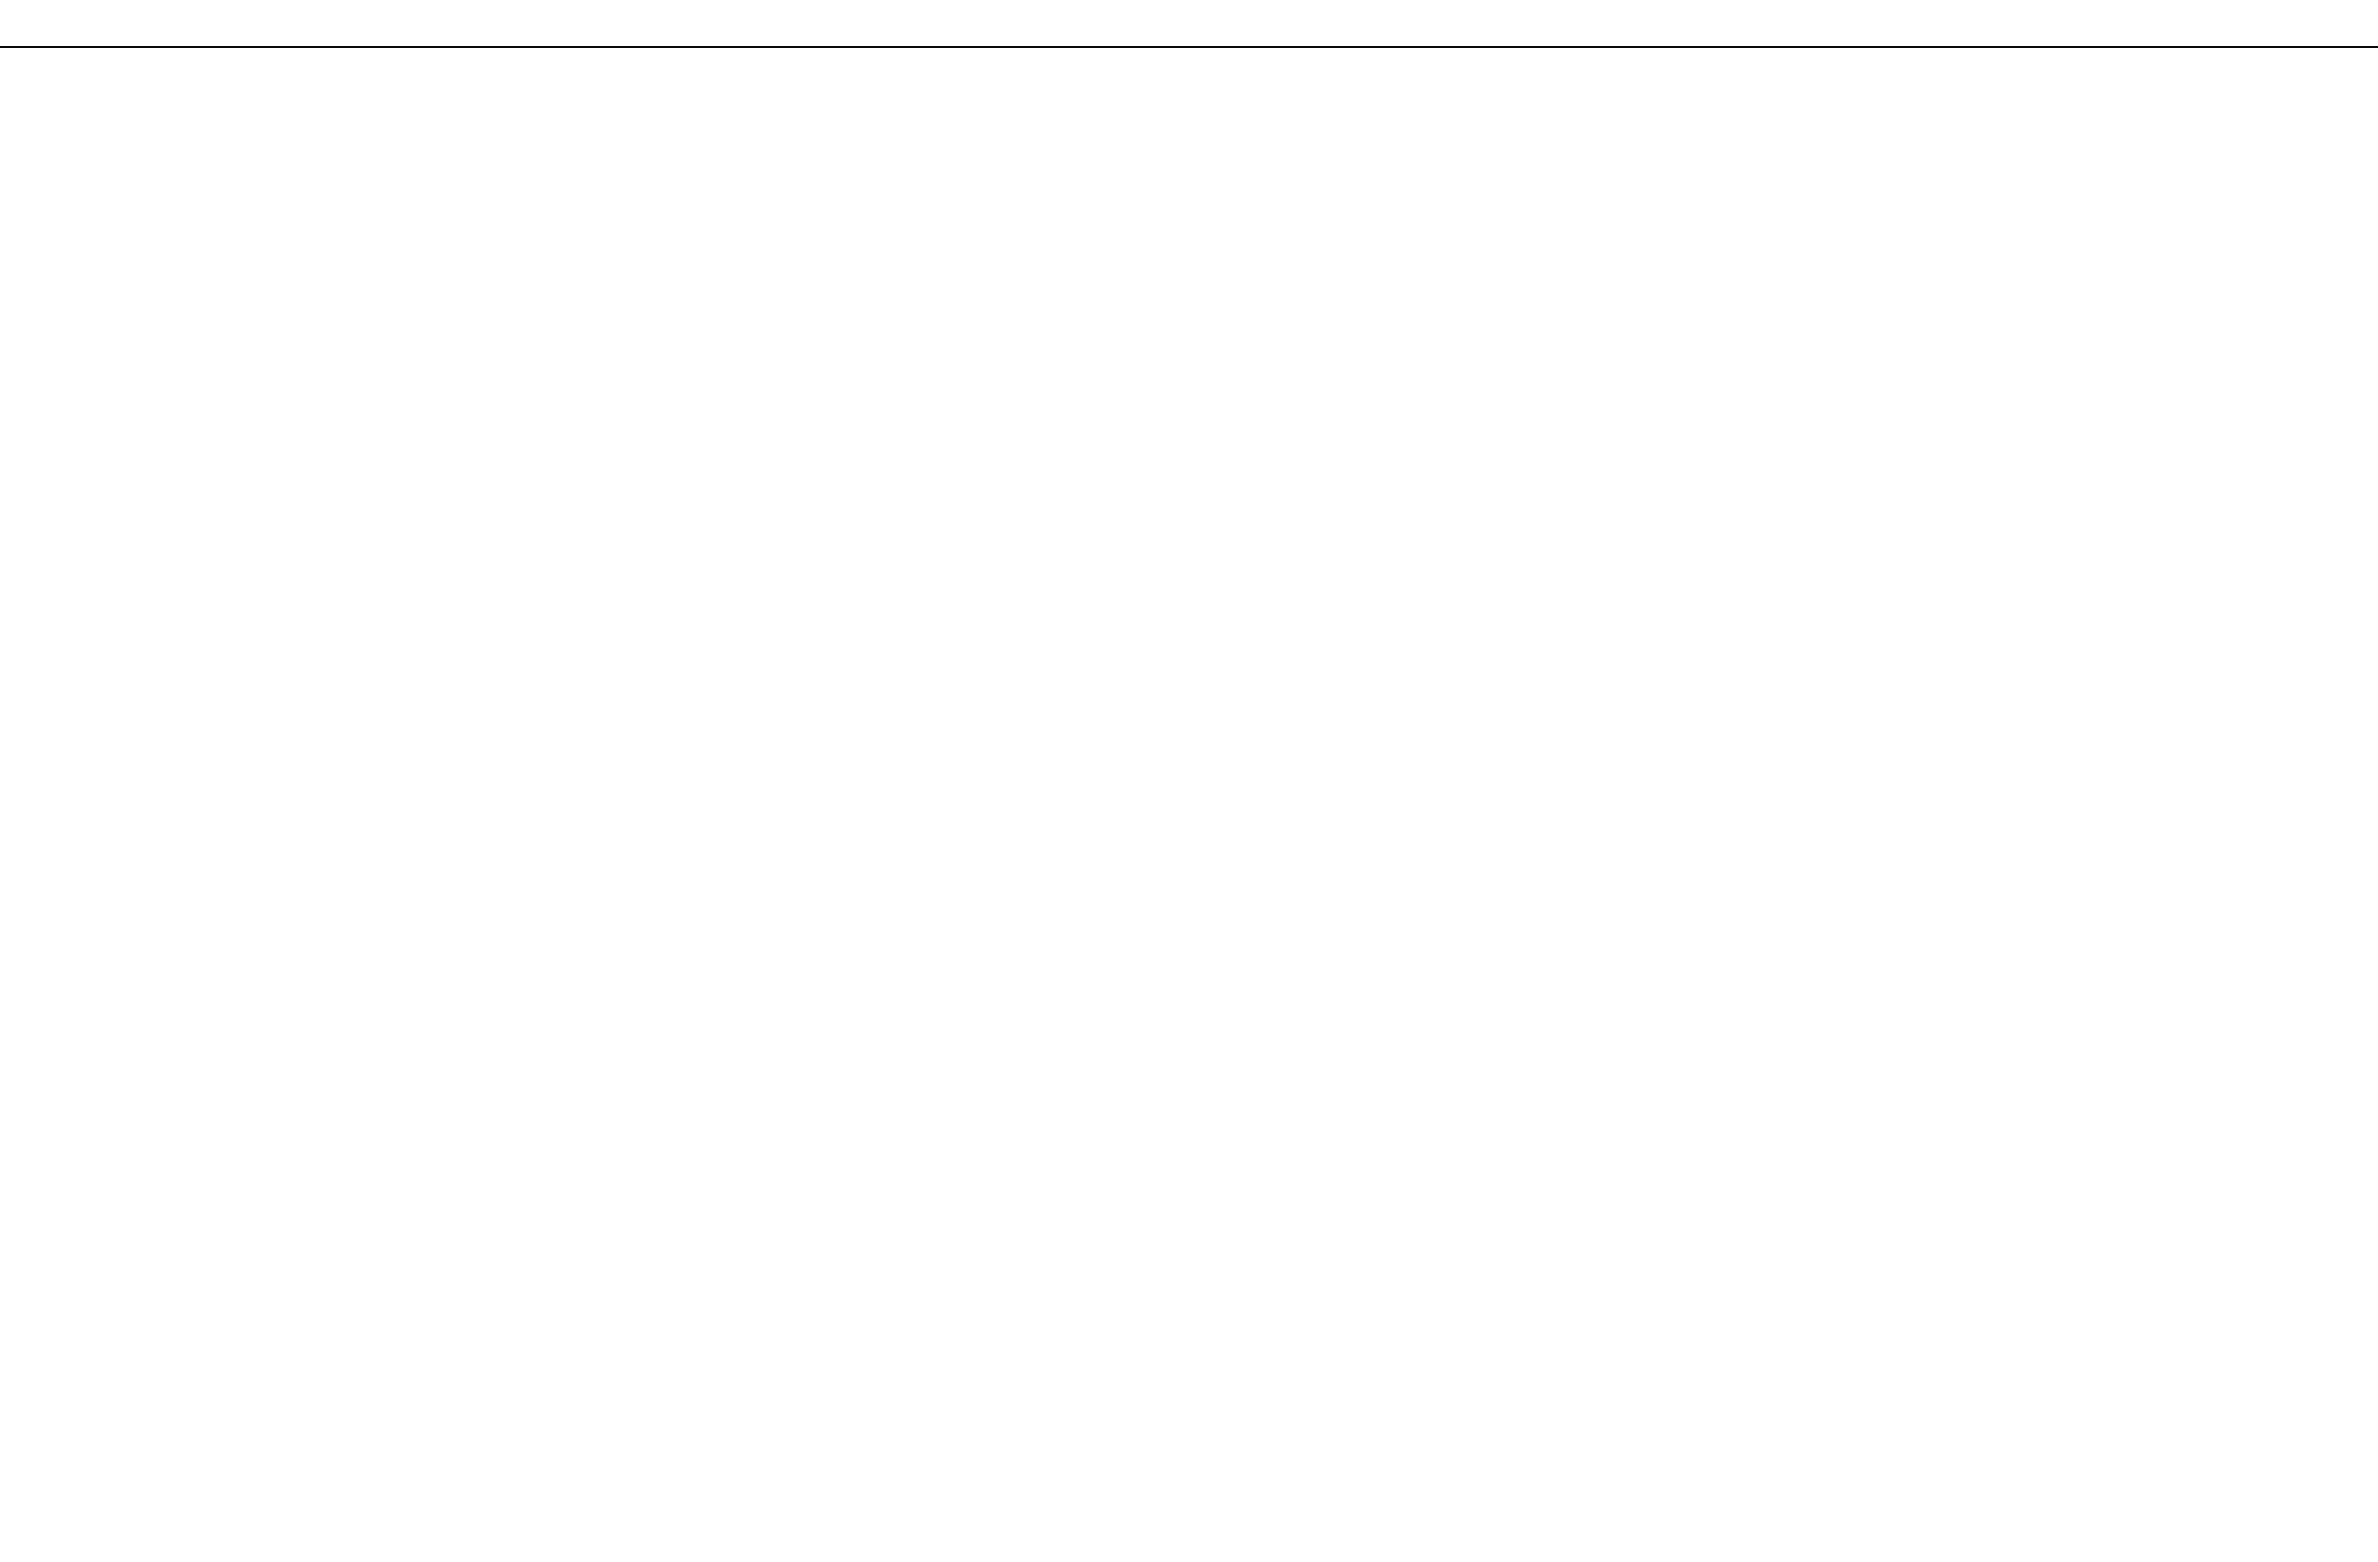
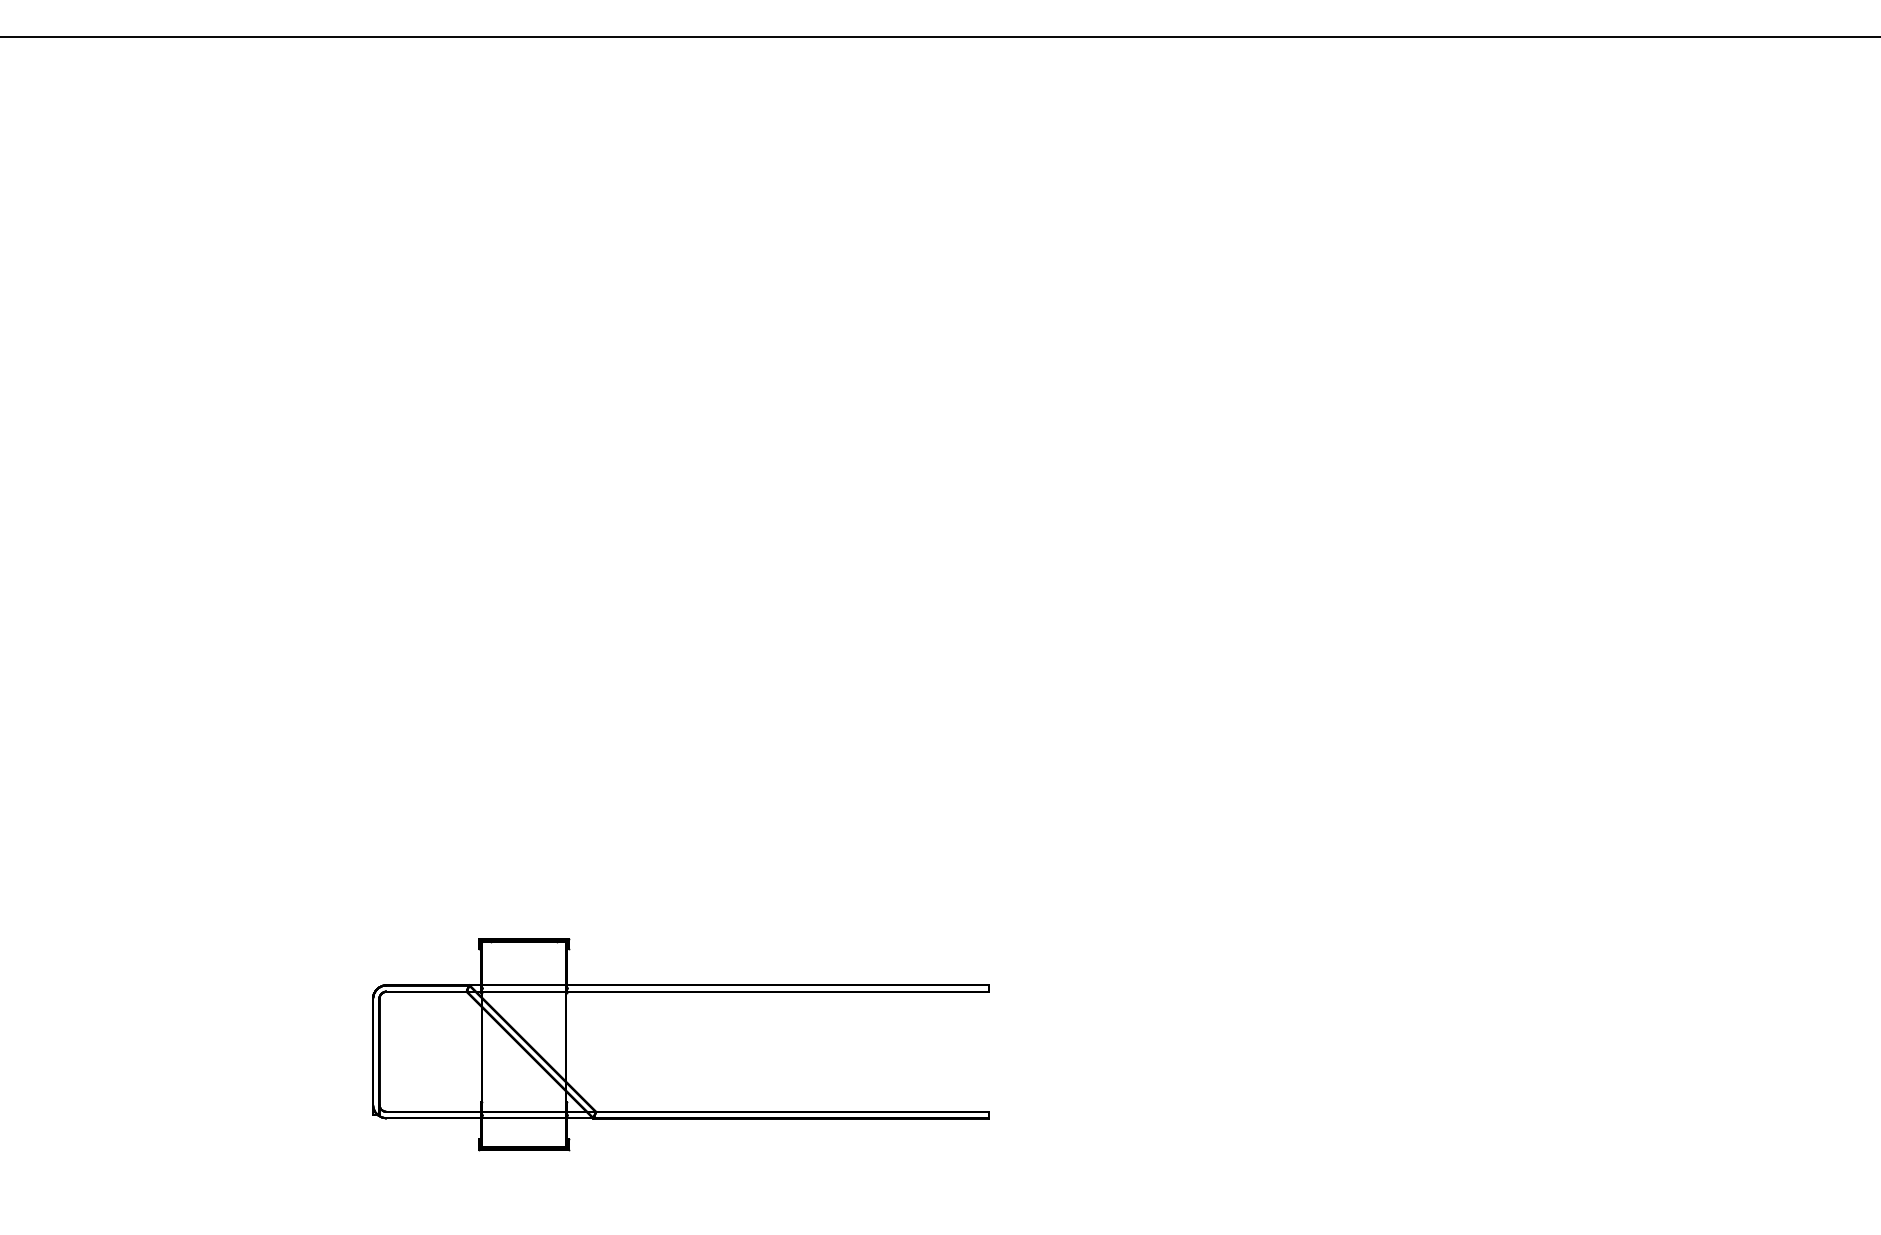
part: (860, 1254) -> (680, 991), added

